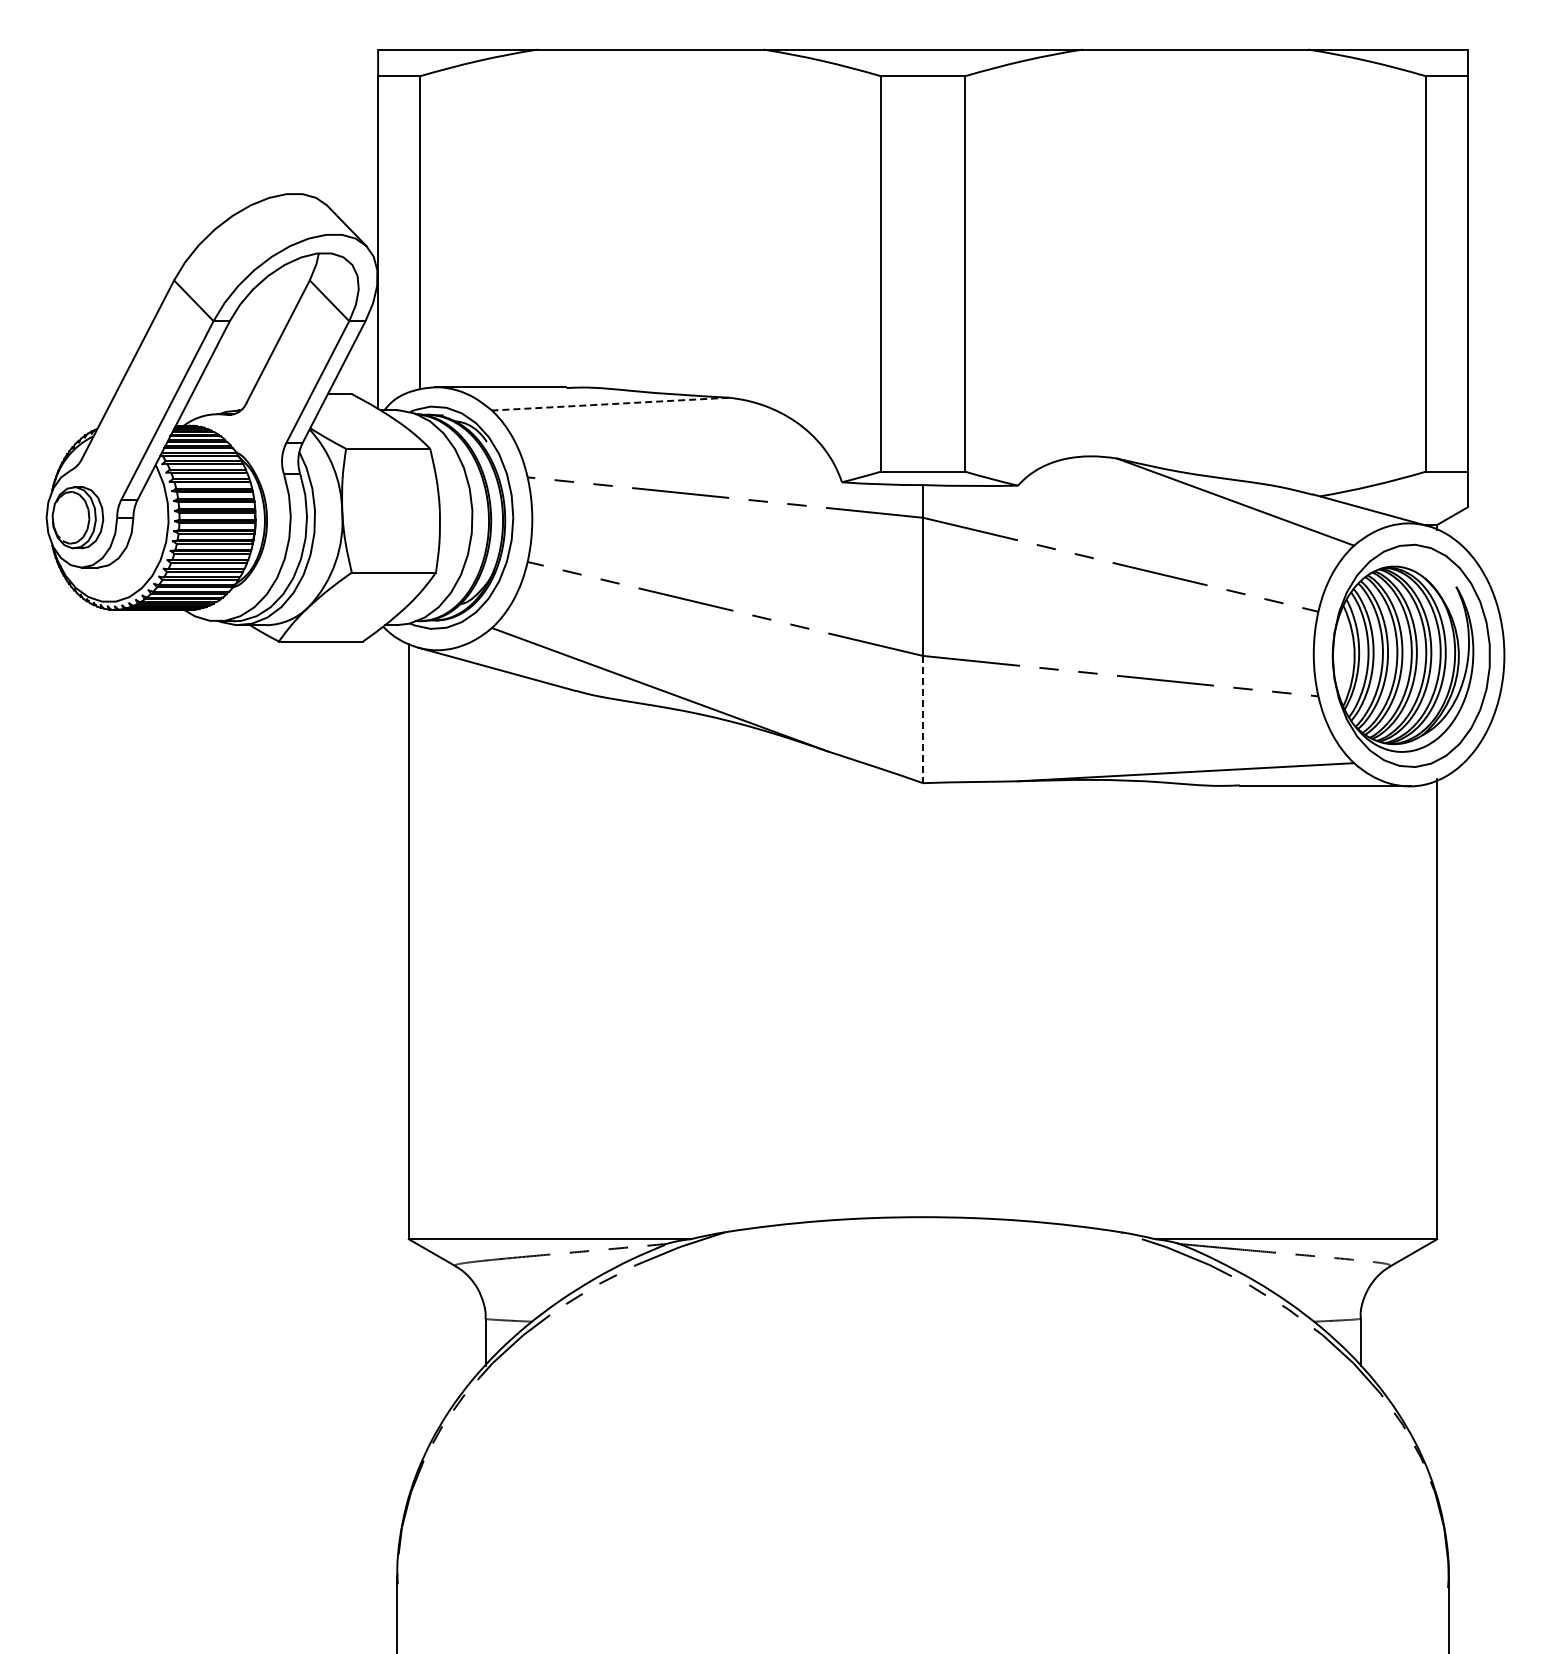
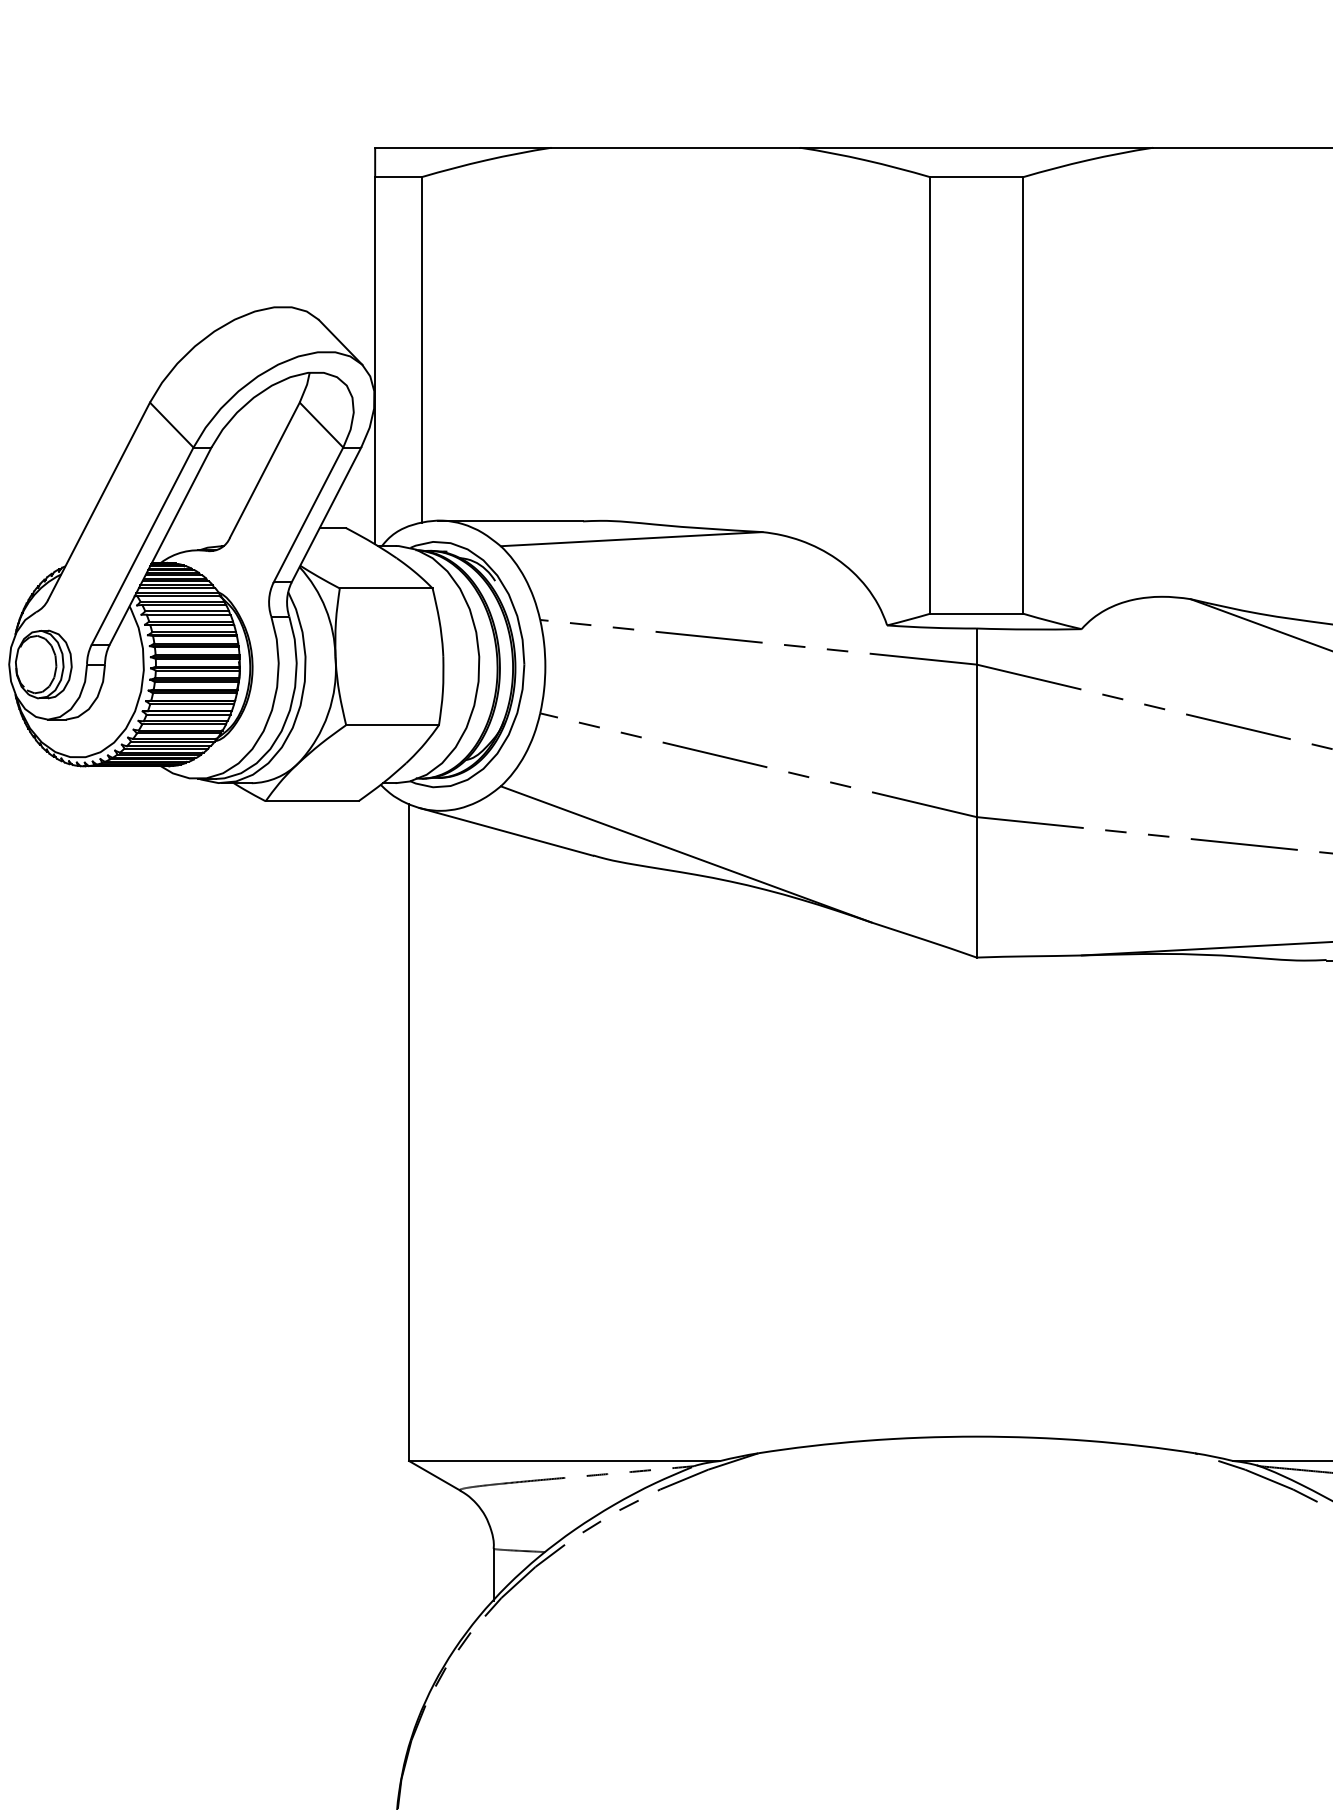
line: (610, 404) -> (631, 539), dashed -> solid
line: (923, 719) -> (977, 887), dashed -> solid

